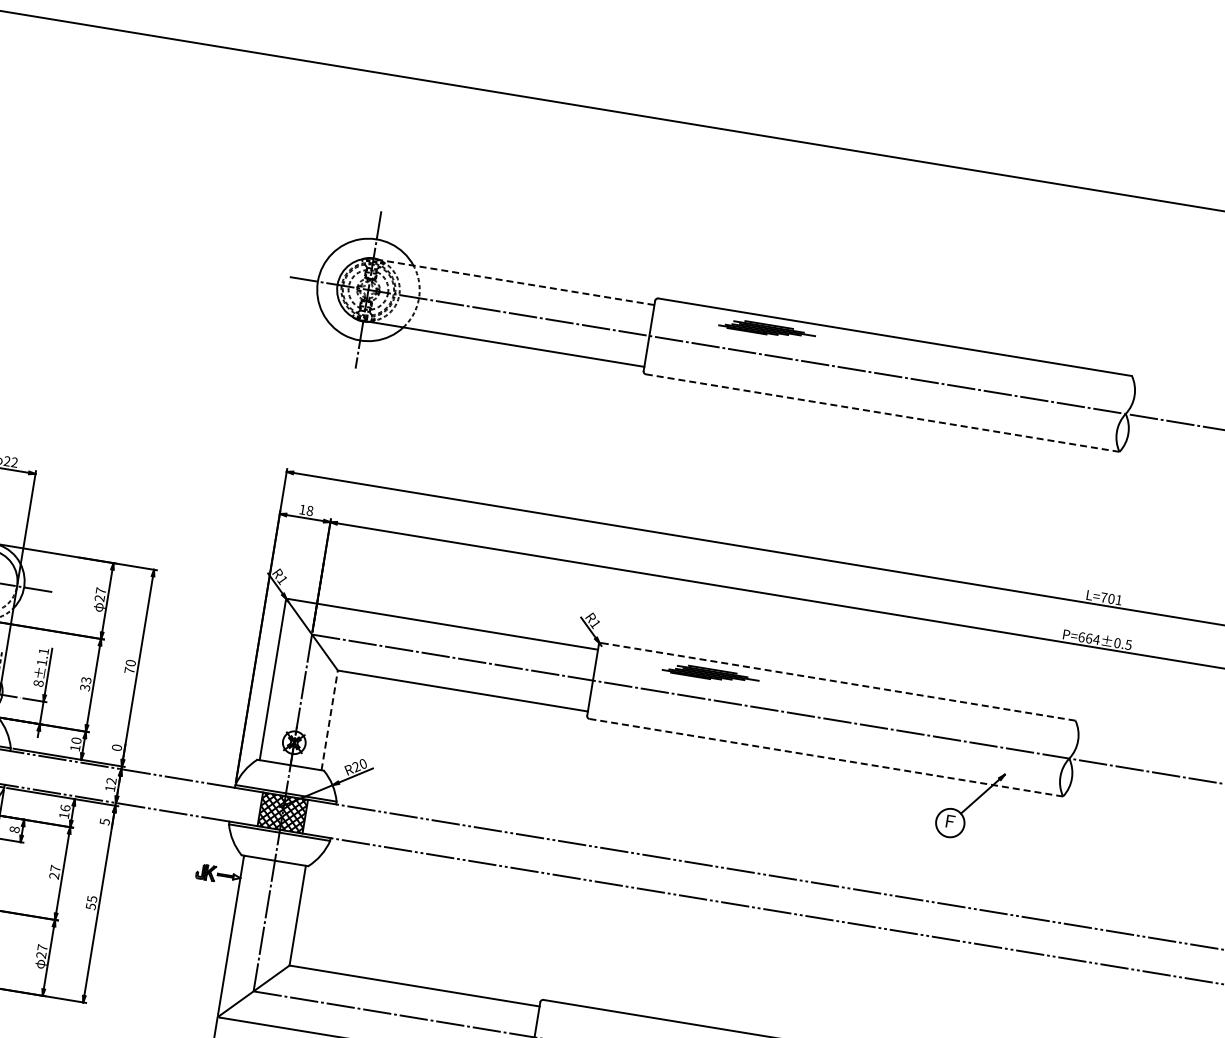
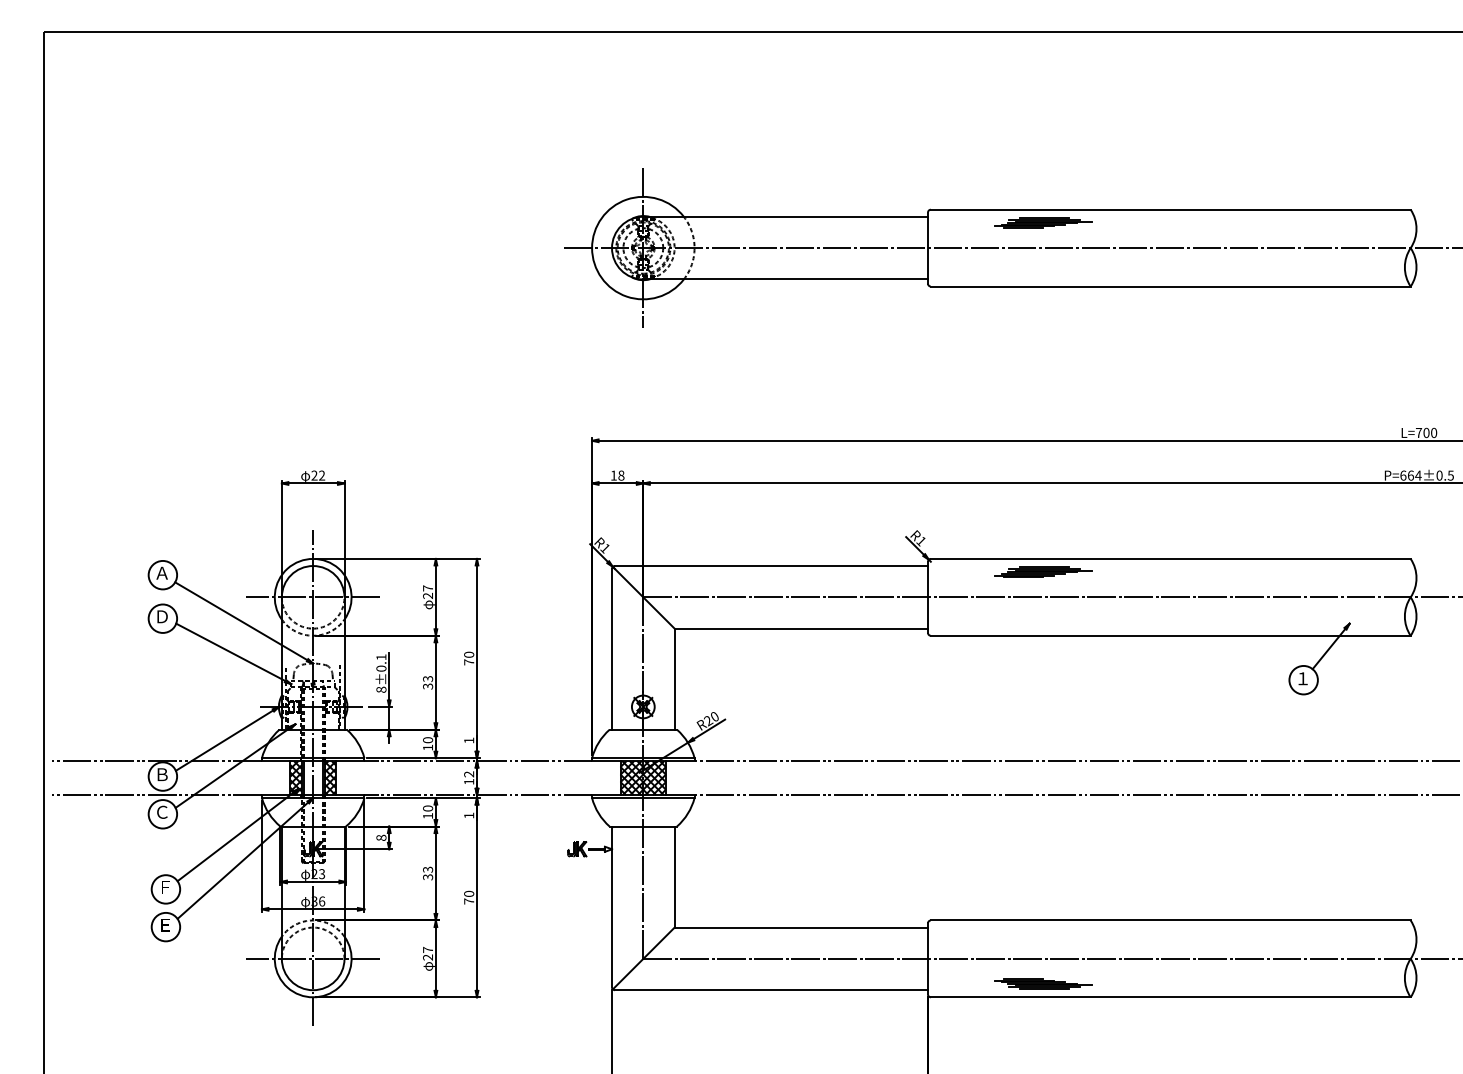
line: (513, 281) -> (785, 216), dashed -> solid
line: (882, 413) -> (1170, 286), dashed -> solid
text: (1119, 599) -> (1434, 432), L=701 -> L=700
text: (42, 662) -> (381, 668), 8±1.1 -> 8±0.1
line: (838, 681) -> (1170, 558), dashed -> solid
line: (329, 720) -> (674, 679), dashed -> solid
text: (117, 747) -> (469, 740), 0 -> 1
line: (826, 757) -> (1170, 635), dashed -> solid
text: (64, 808) -> (427, 808), 16 -> 10
text: (105, 821) -> (469, 815), 5 -> 1
text: (949, 821) -> (1302, 678), Ｆ -> １
text: (55, 872) -> (428, 873), 27 -> 33
text: (91, 902) -> (469, 897), 55 -> 70

